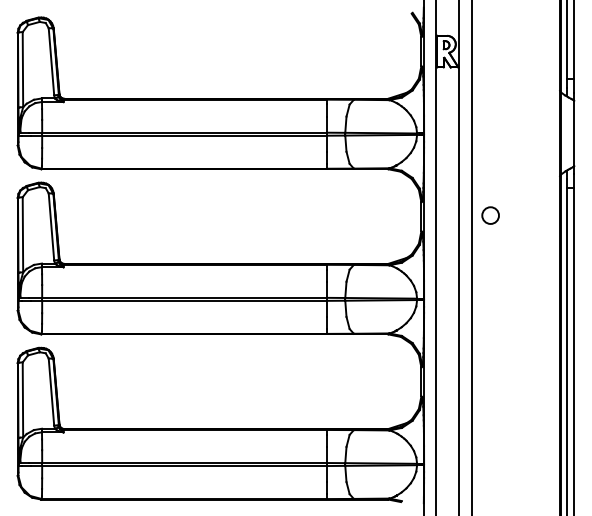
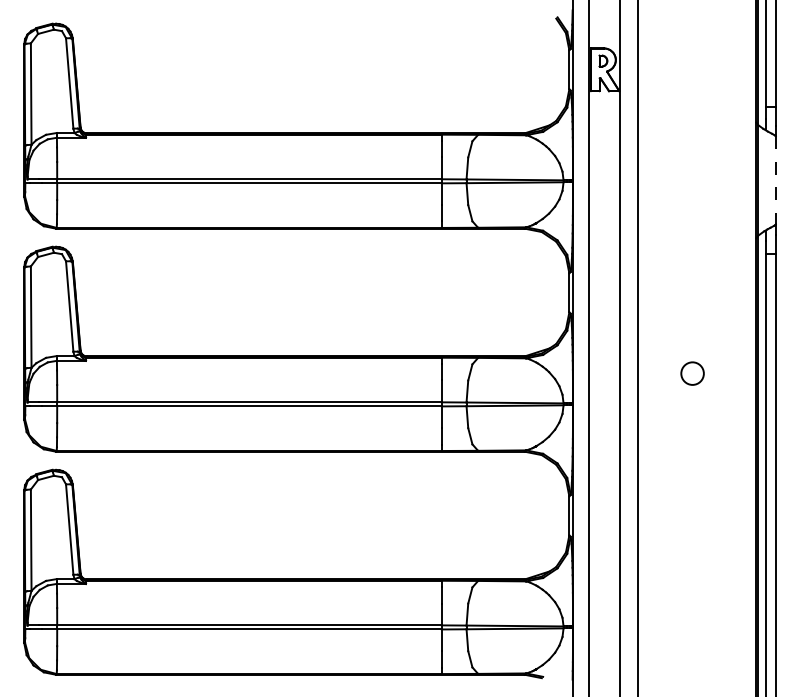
line: (574, 133) -> (776, 180), solid -> dashed
circle: (490, 215) -> (692, 373), moved

